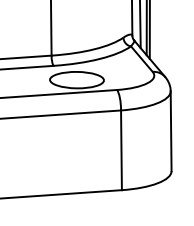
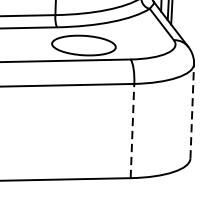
line: (171, 131) -> (192, 111), solid -> dashed
line: (121, 150) -> (132, 131), solid -> dashed

